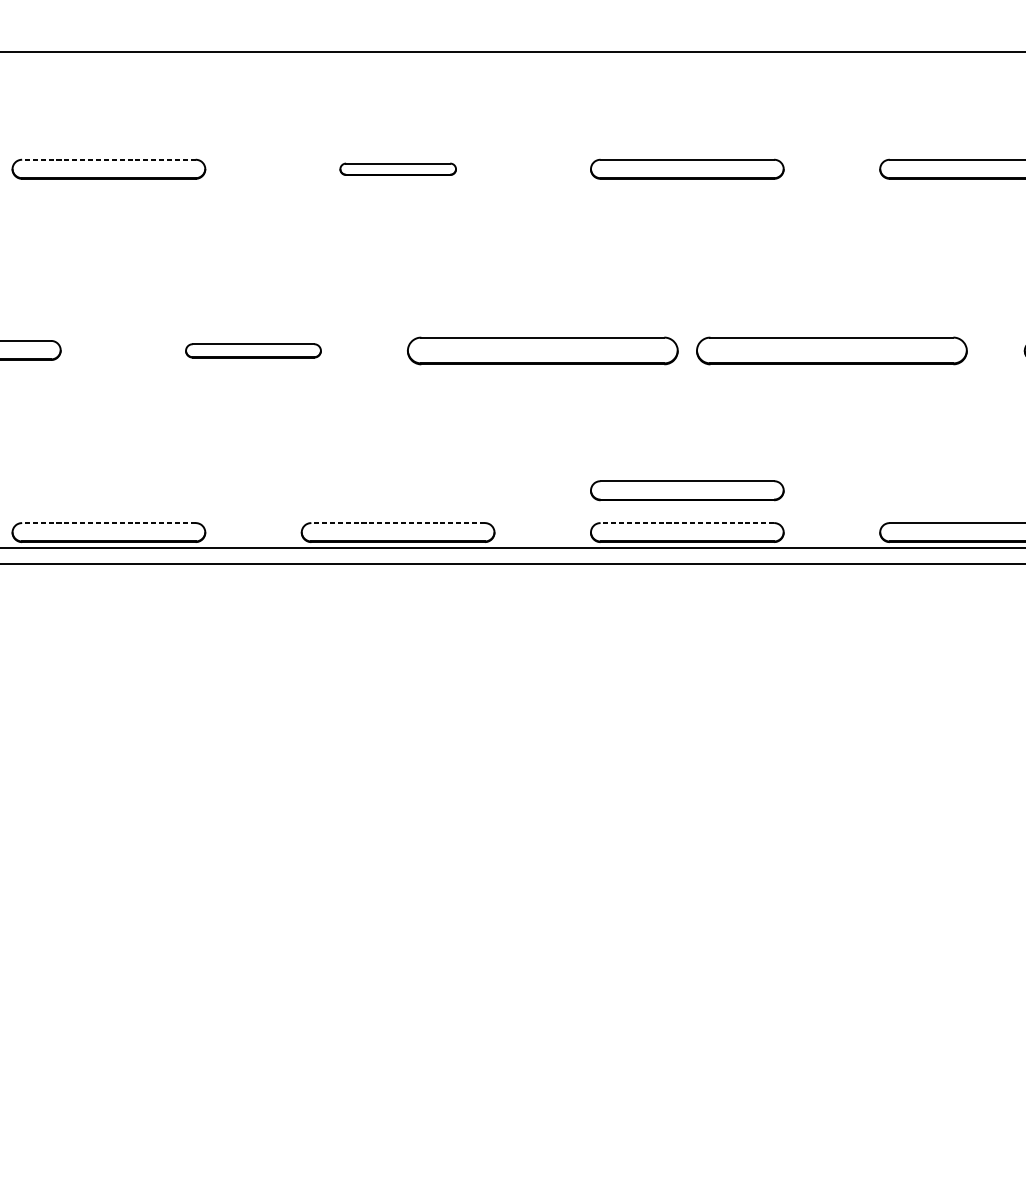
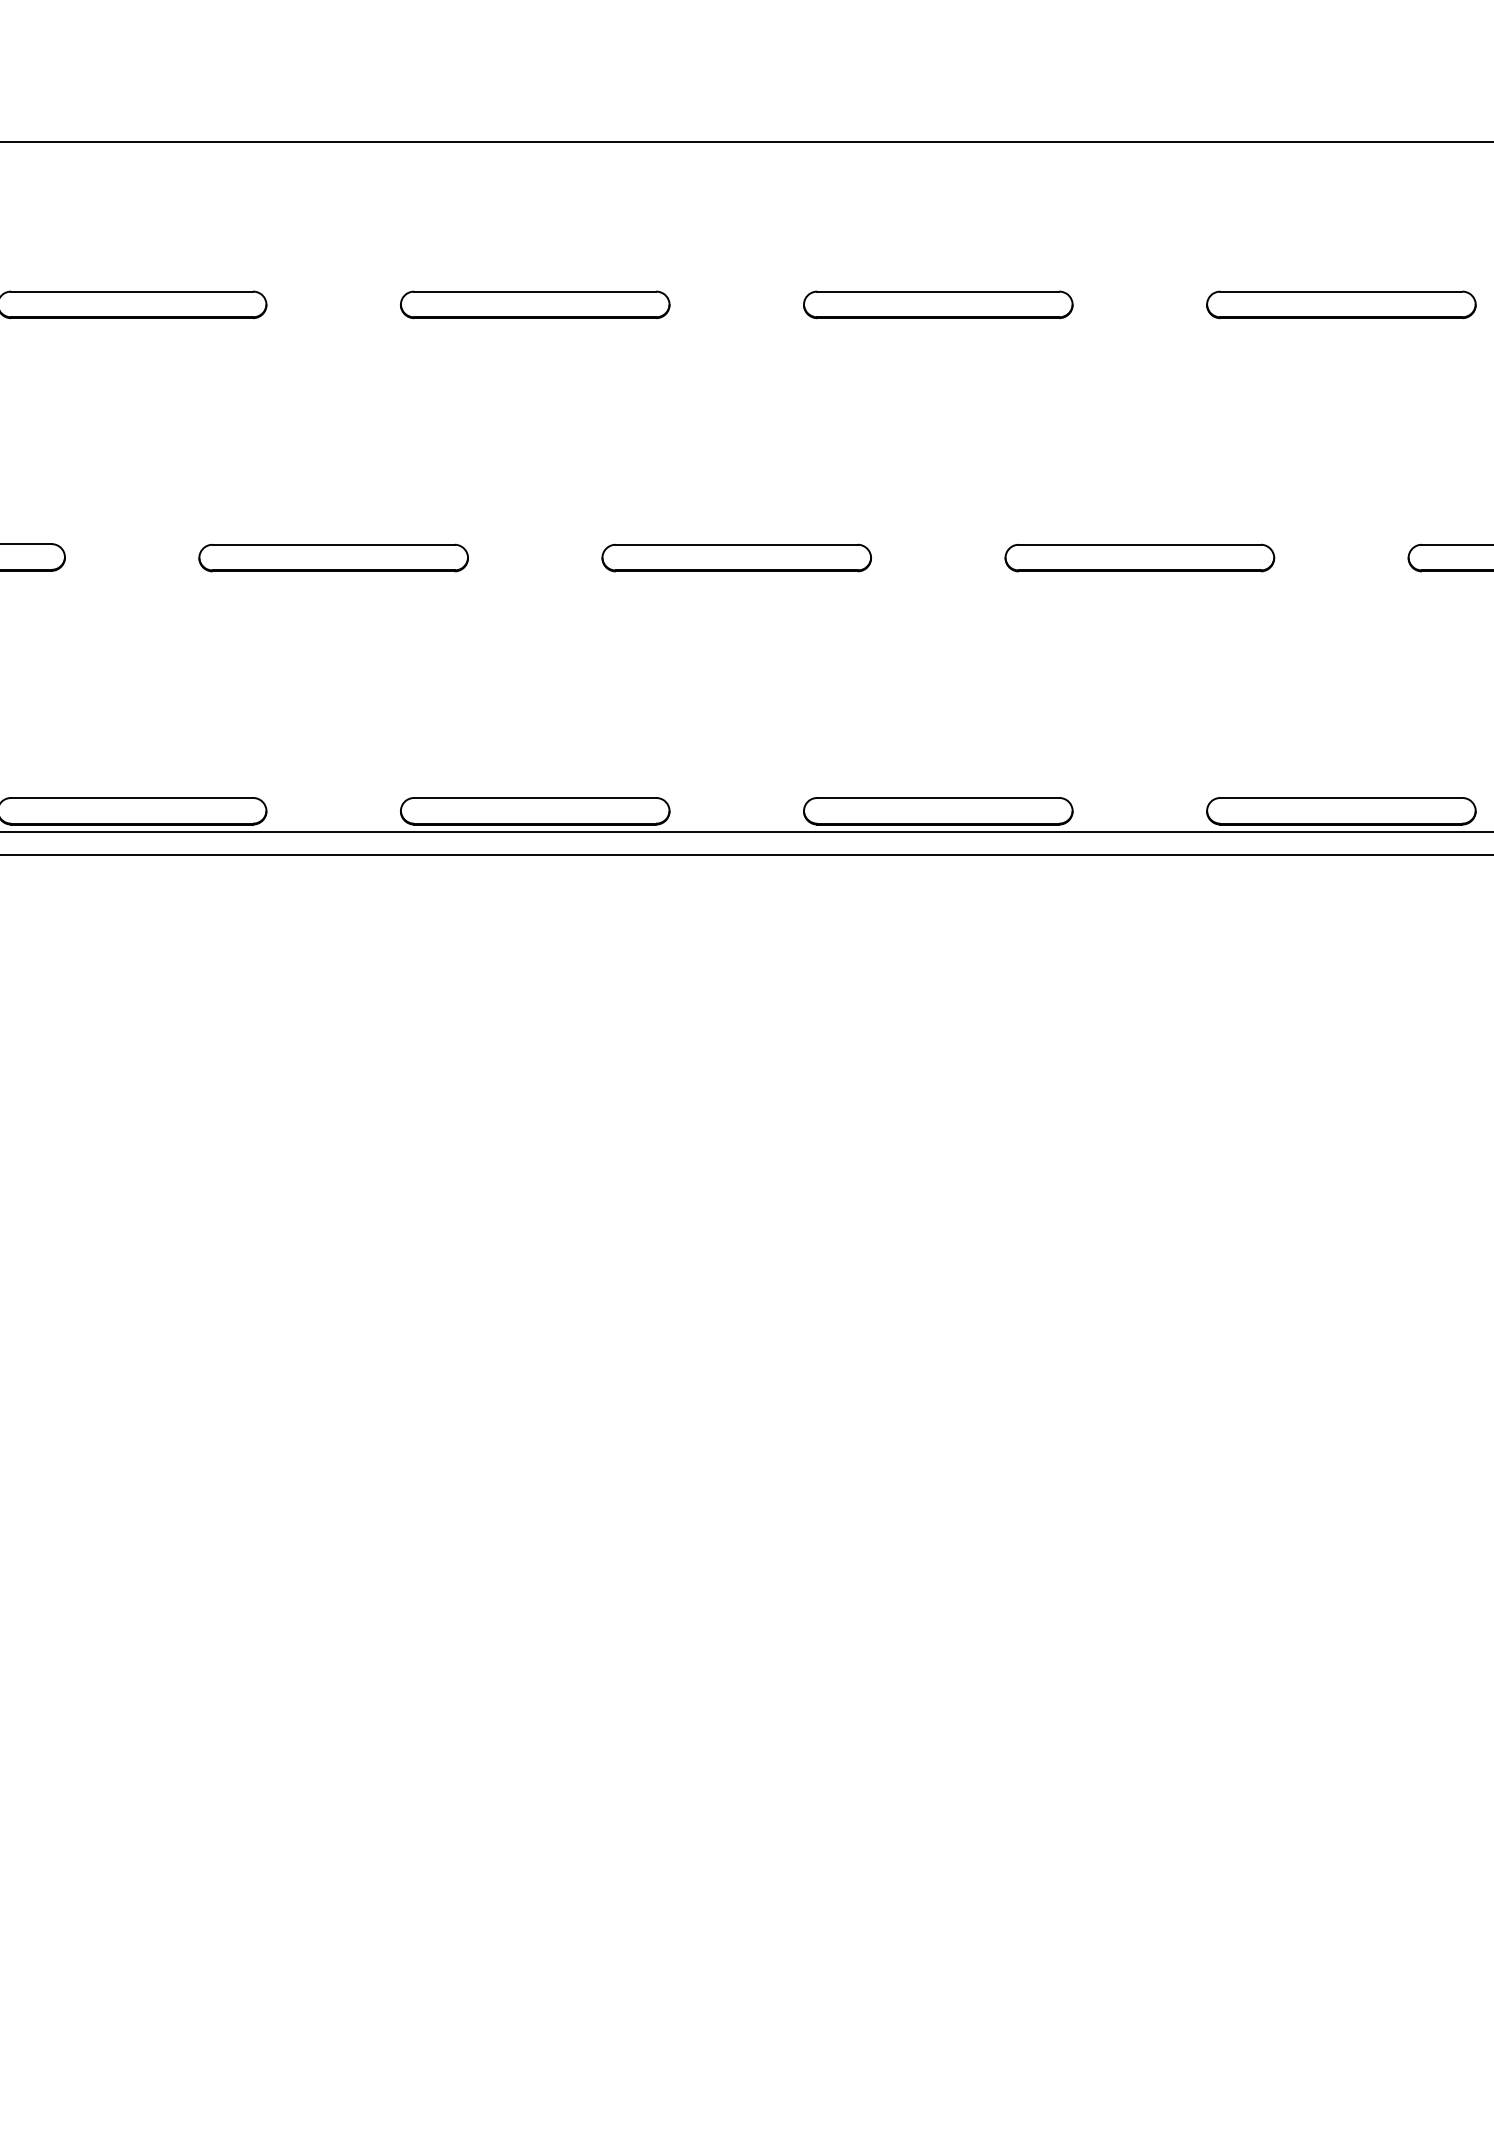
line: (109, 159) -> (132, 291), dashed -> solid
part: (398, 169) -> (535, 304), size x1.67
part: (253, 350) -> (333, 557), size x1.43
part: (542, 350) -> (736, 557), size x0.71
part: (831, 350) -> (1139, 557), size x0.71
part: (687, 490) -> (938, 752), removed
line: (109, 522) -> (132, 797), dashed -> solid
line: (398, 522) -> (535, 797), dashed -> solid
line: (687, 522) -> (938, 797), dashed -> solid

